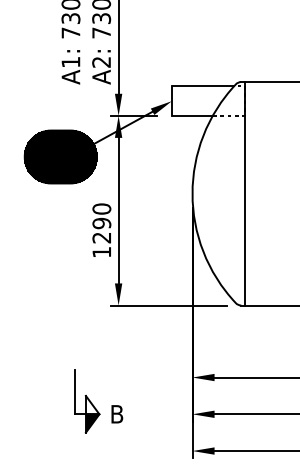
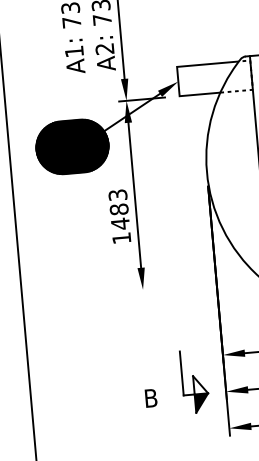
text: (101, 223) -> (118, 209), 1290 -> 1483
line: (168, 305) -> (192, 285), removed
part: (87, 401) -> (195, 381), moved

